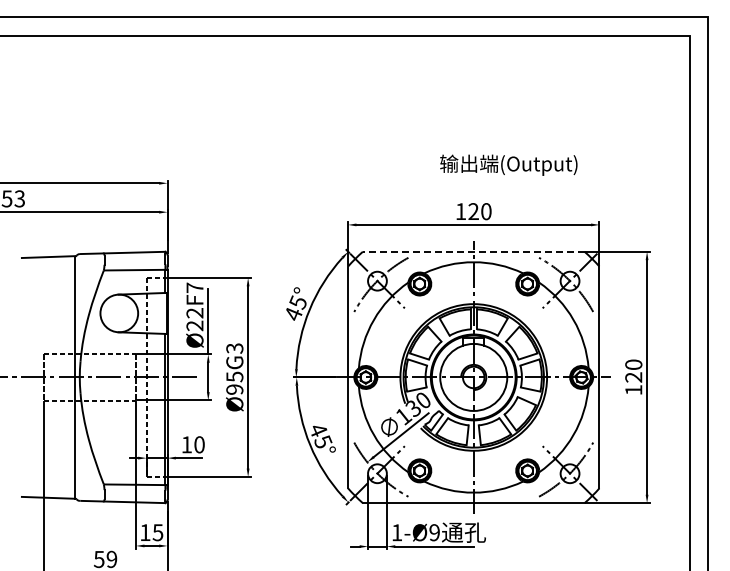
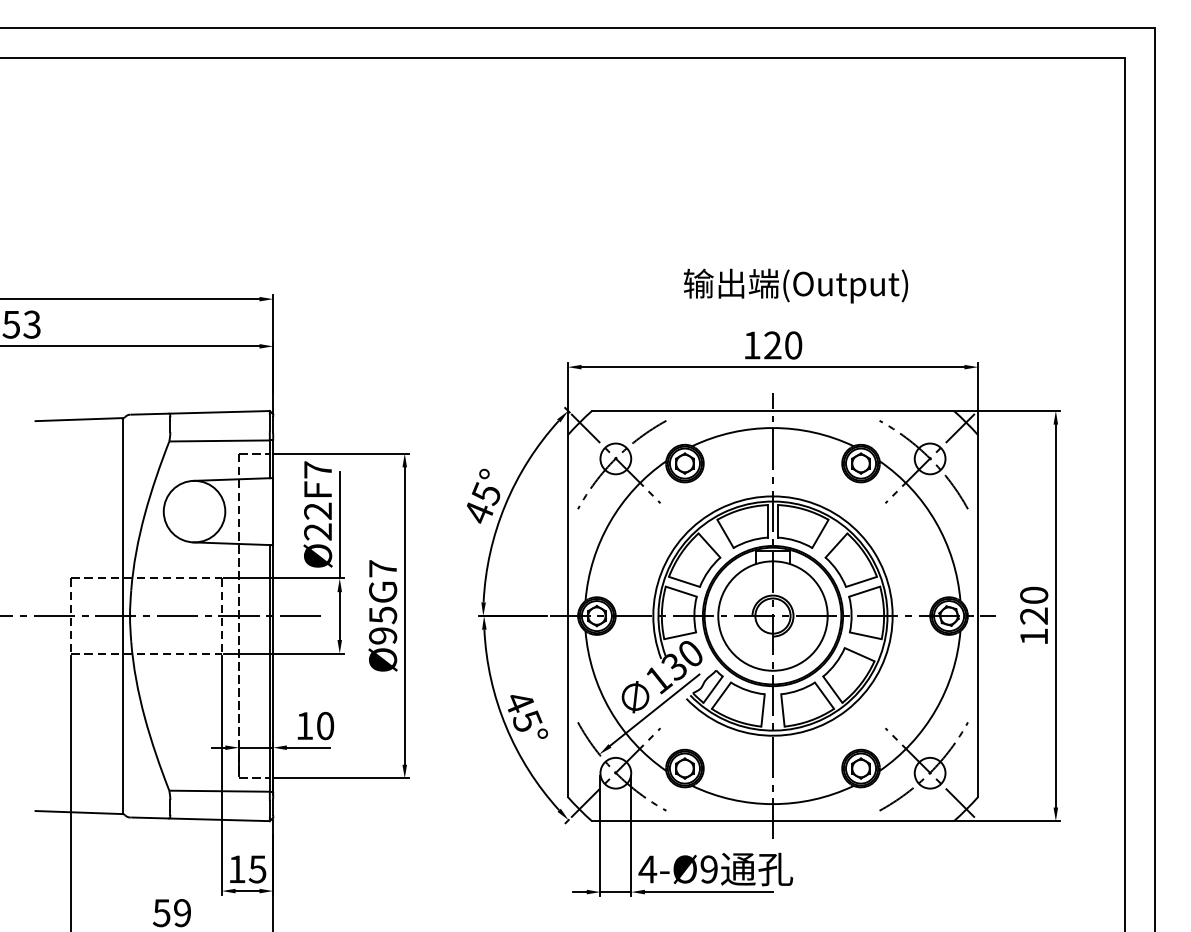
text: (508, 164) -> (795, 284), moved
line: (473, 251) -> (772, 410), dashed -> solid
text: (234, 348) -> (382, 568), Ø95G3 -> Ø95G7
text: (396, 532) -> (646, 869), 1-Ø9 -> 4-Ø9

